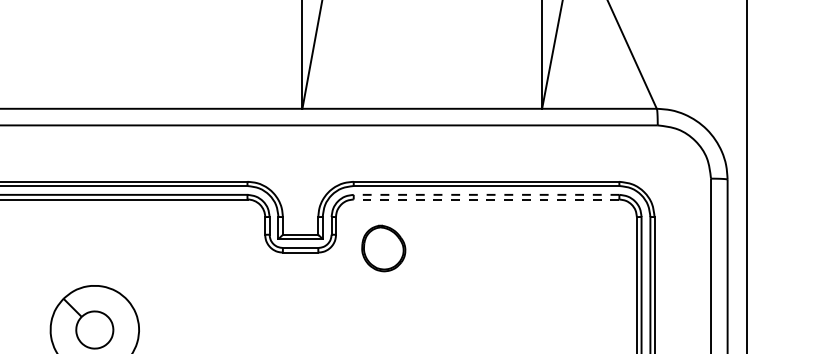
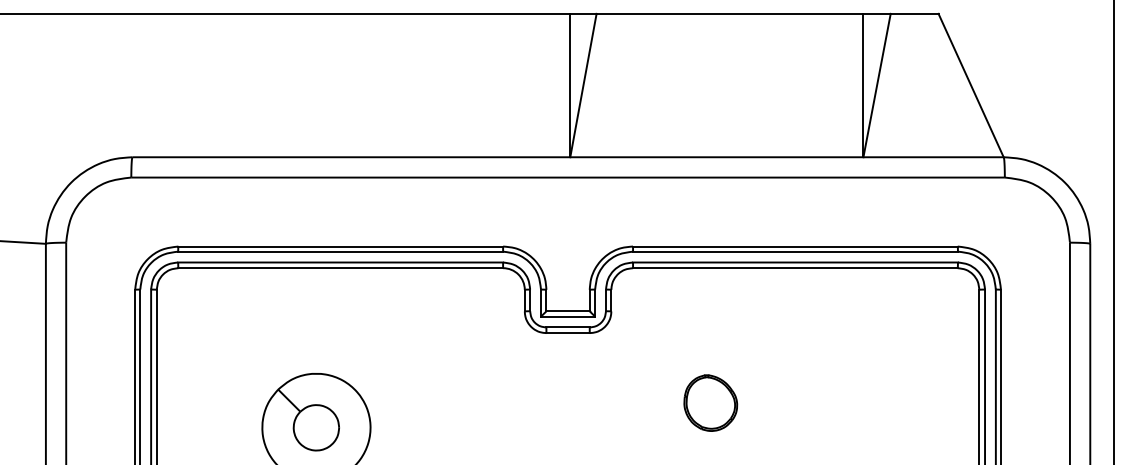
line: (486, 194) -> (795, 262), dashed -> solid
line: (485, 199) -> (794, 268), dashed -> solid
part: (383, 248) -> (710, 402), moved

